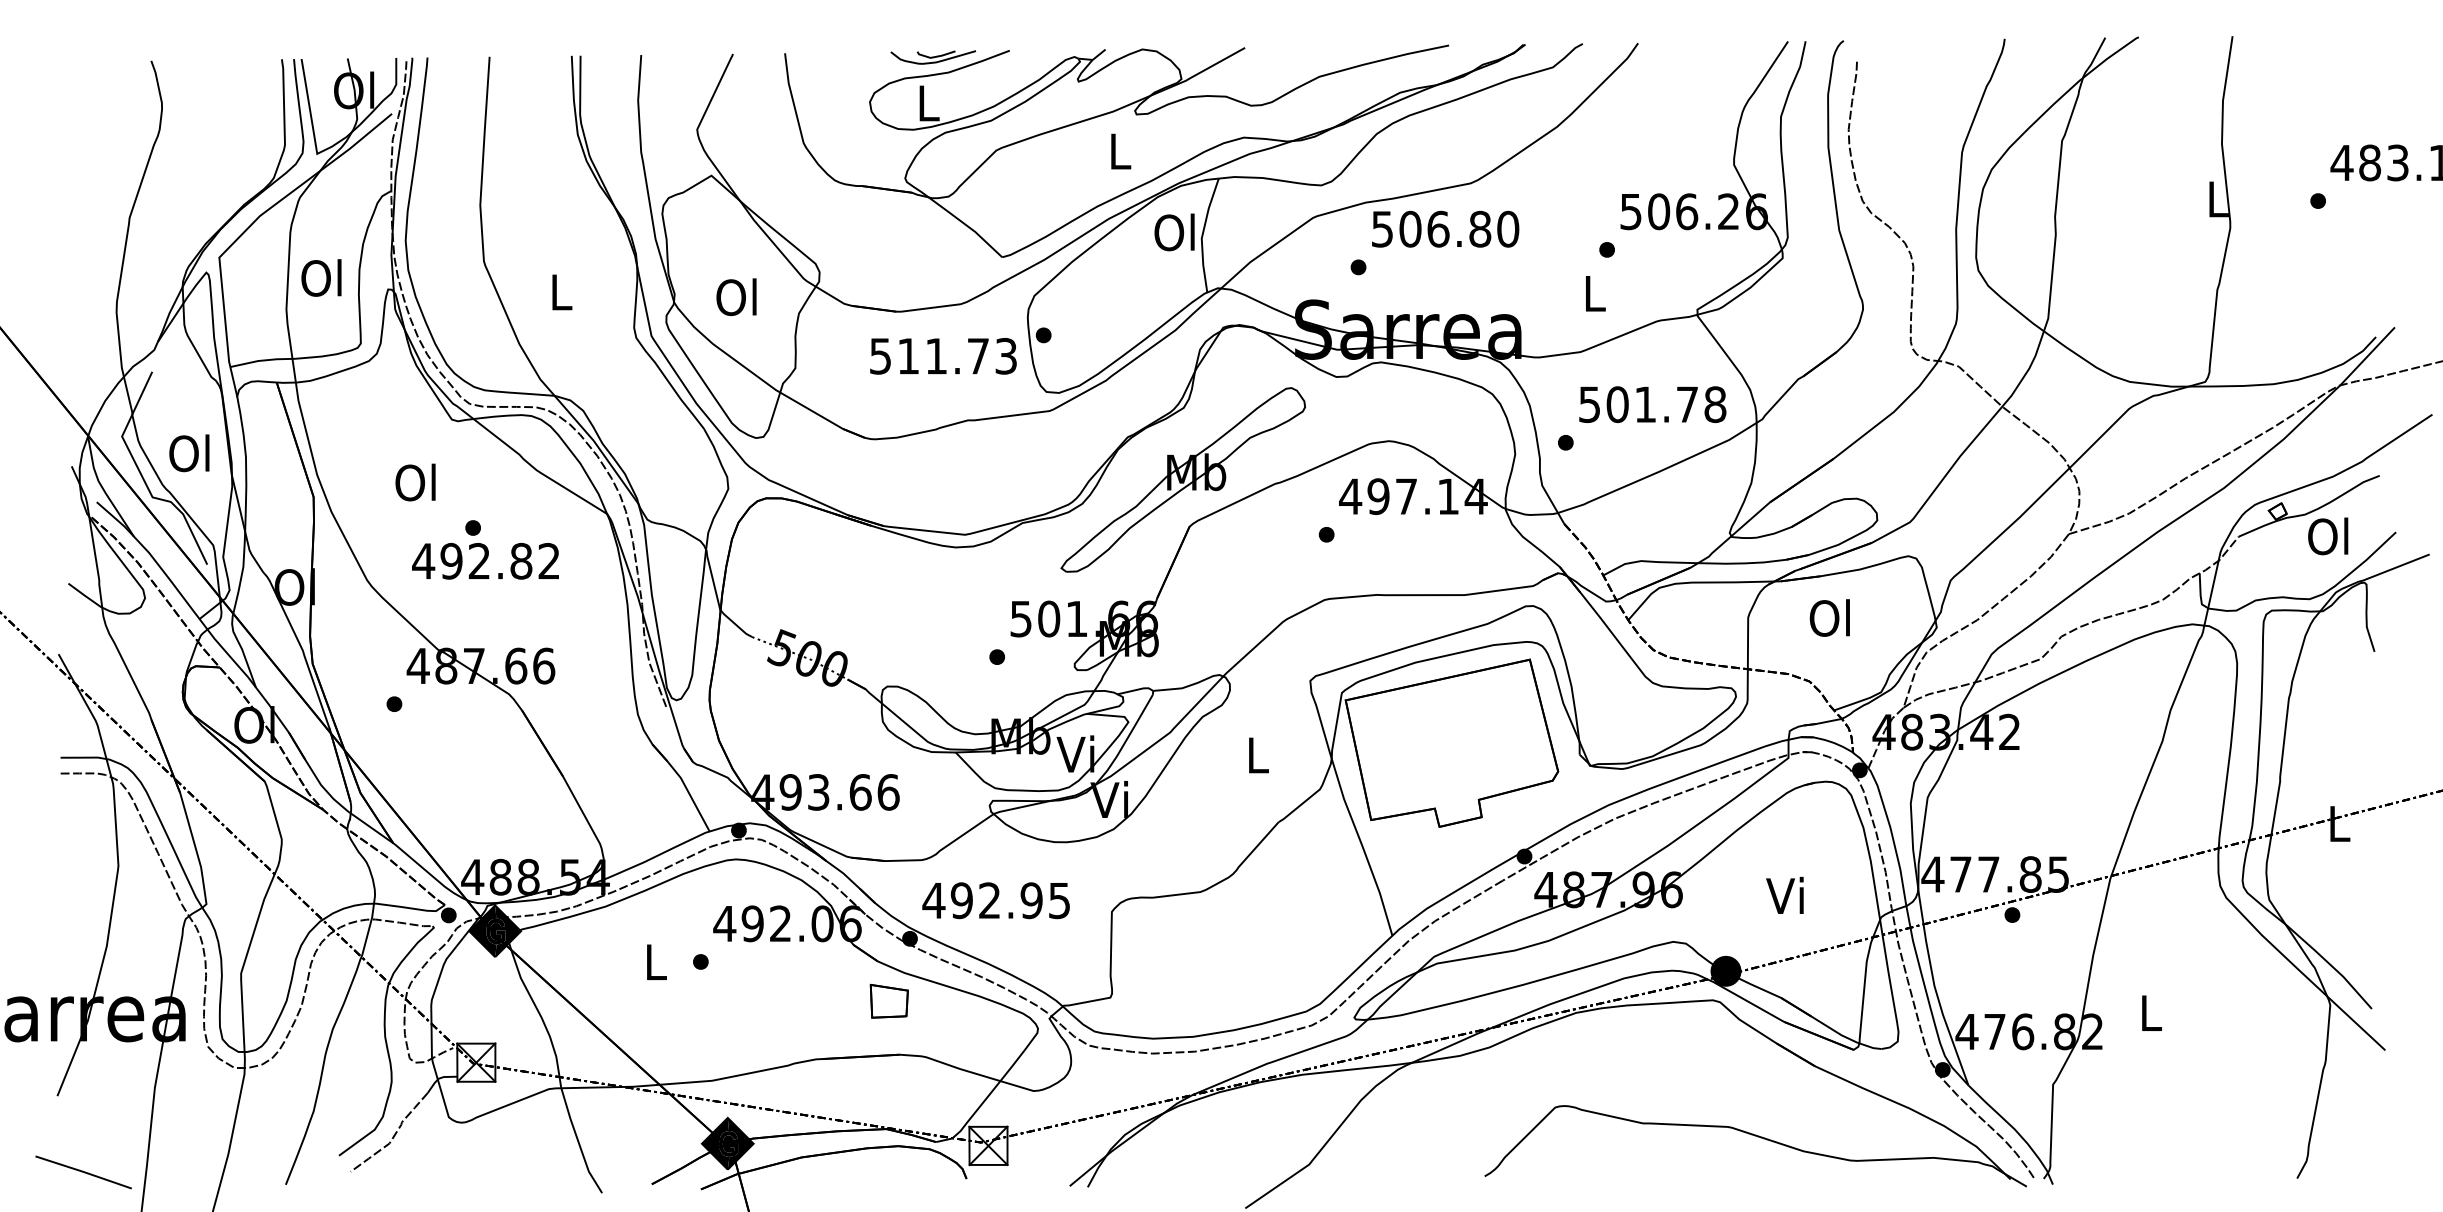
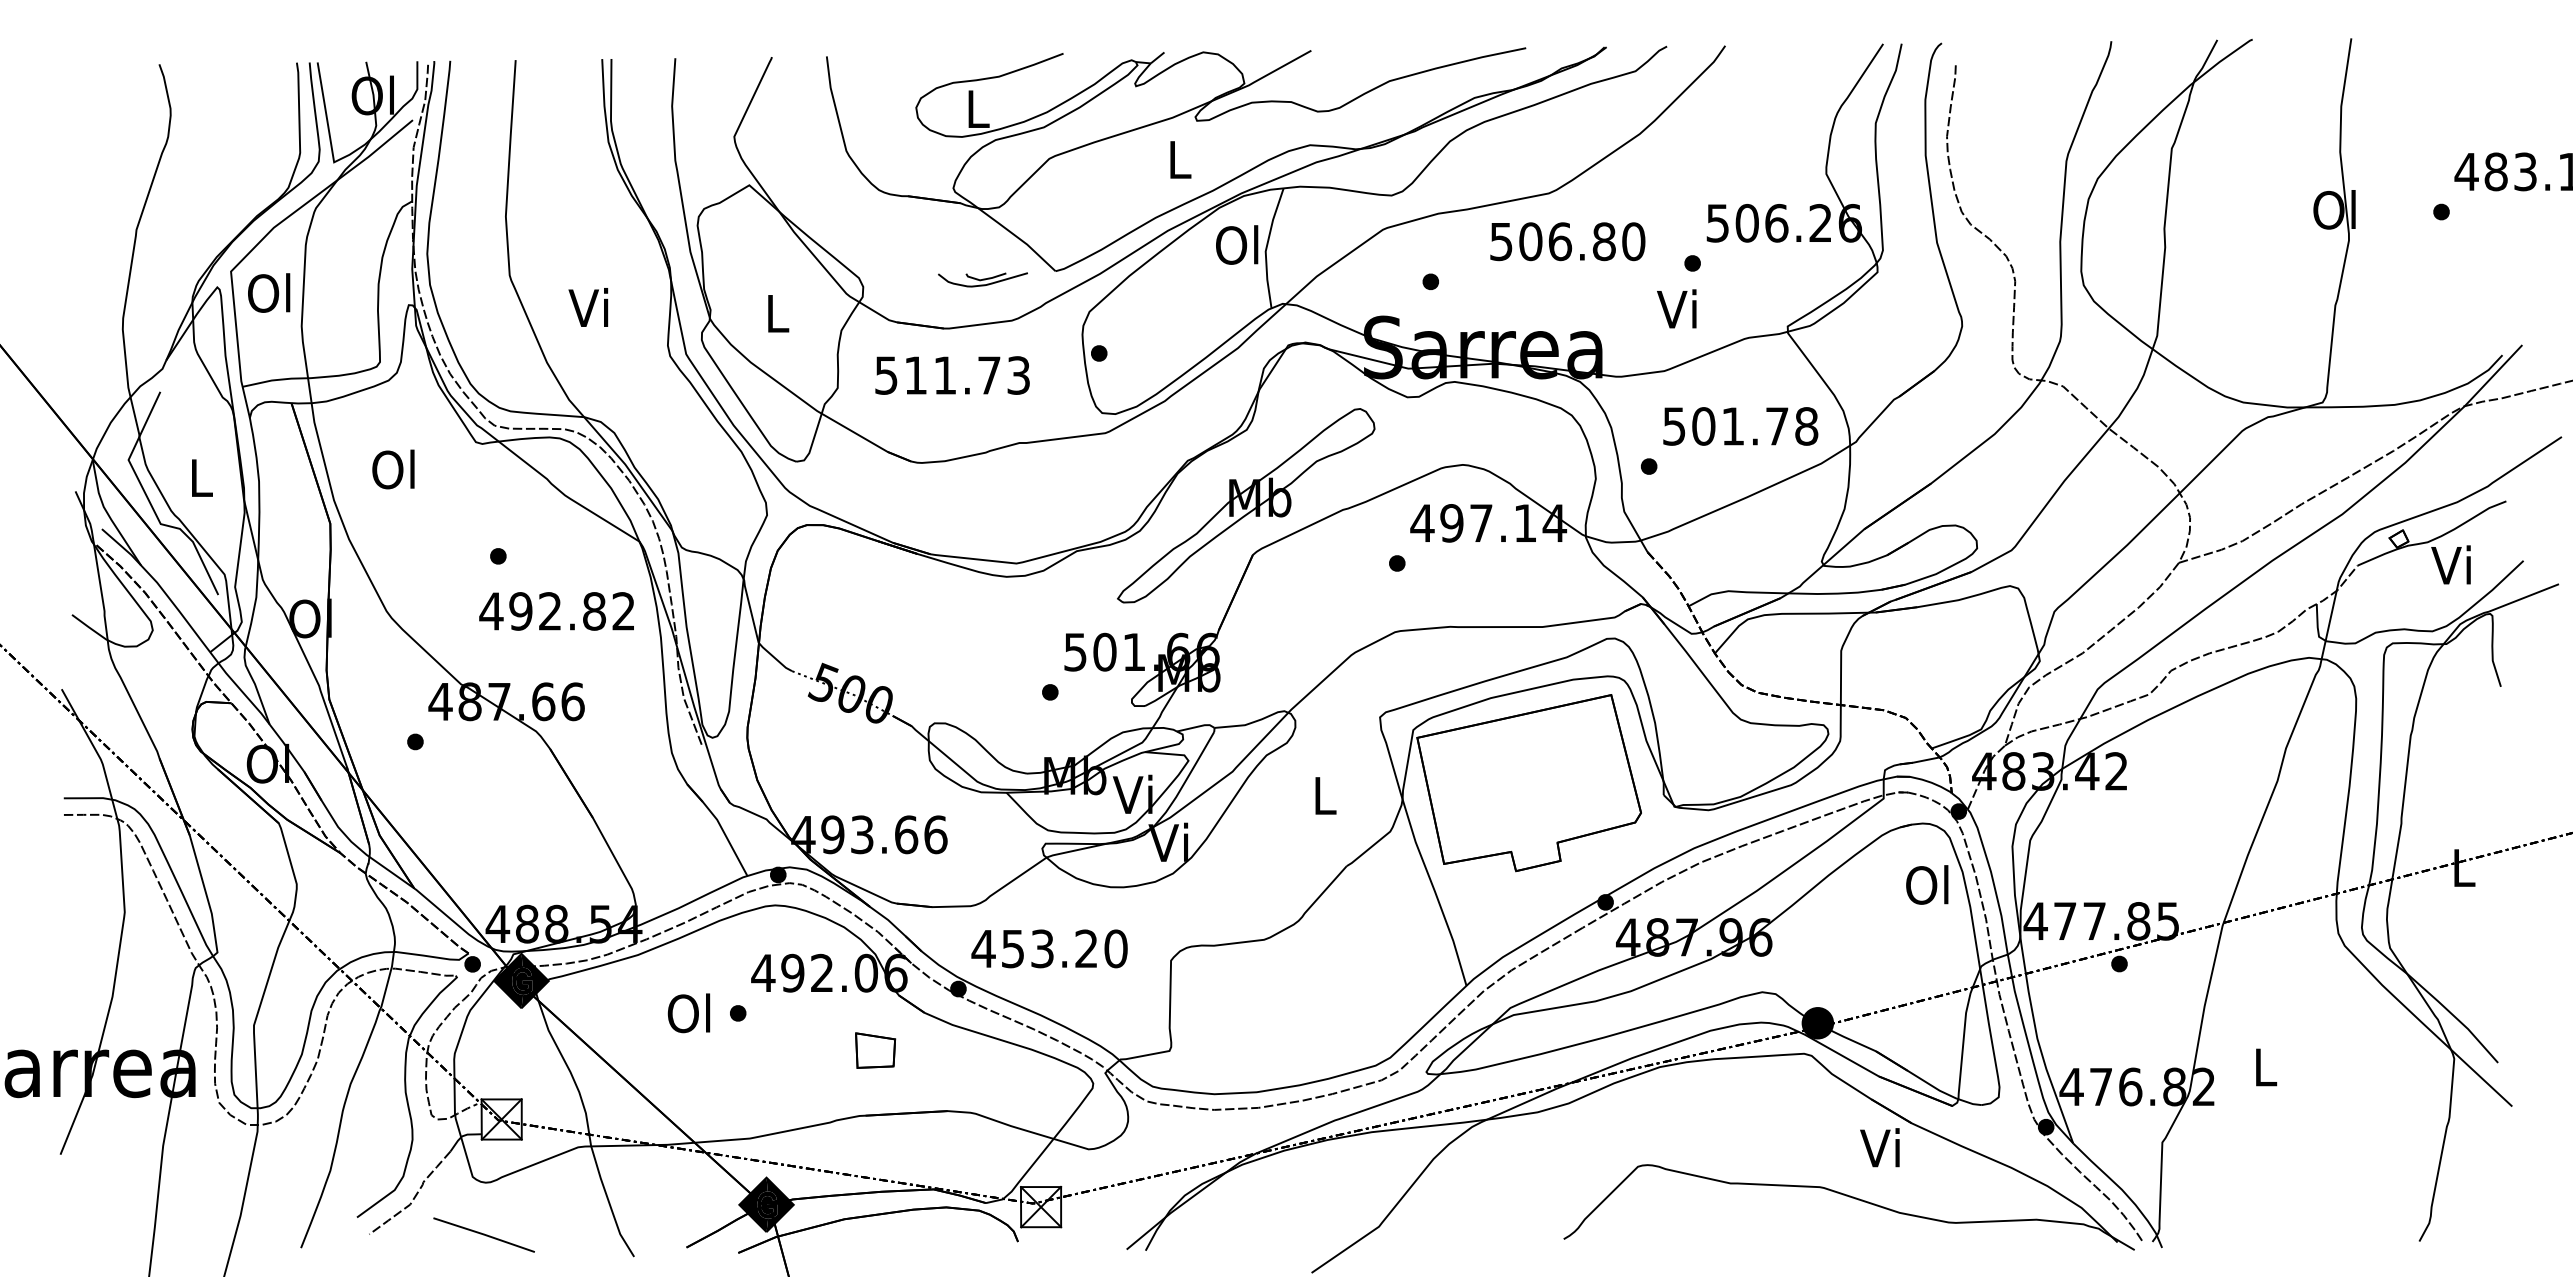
part: (933, 57) -> (983, 279), moved
text: (2216, 198) -> (2334, 209), L -> Ol
text: (1445, 228) -> (1567, 240), moved
text: (321, 277) -> (269, 292), moved
text: (558, 291) -> (588, 307), L -> Vi
text: (1591, 292) -> (1676, 308), L -> Vi
text: (736, 297) -> (775, 313), Ol -> L
text: (943, 356) -> (952, 375), moved
text: (189, 453) -> (199, 477), Ol -> L
text: (415, 482) -> (393, 469), moved
text: (2328, 536) -> (2452, 565), Ol -> Vi
text: (485, 561) -> (556, 611), moved
text: (1829, 617) -> (1926, 884), moved
text: (1784, 895) -> (1879, 1147), moved
text: (1010, 900) -> (1064, 948), 492.95 -> 453.20
text: (654, 961) -> (689, 1012), L -> Ol
part: (888, 1000) -> (874, 1049), moved
line: (83, 1172) -> (483, 1235), moved

